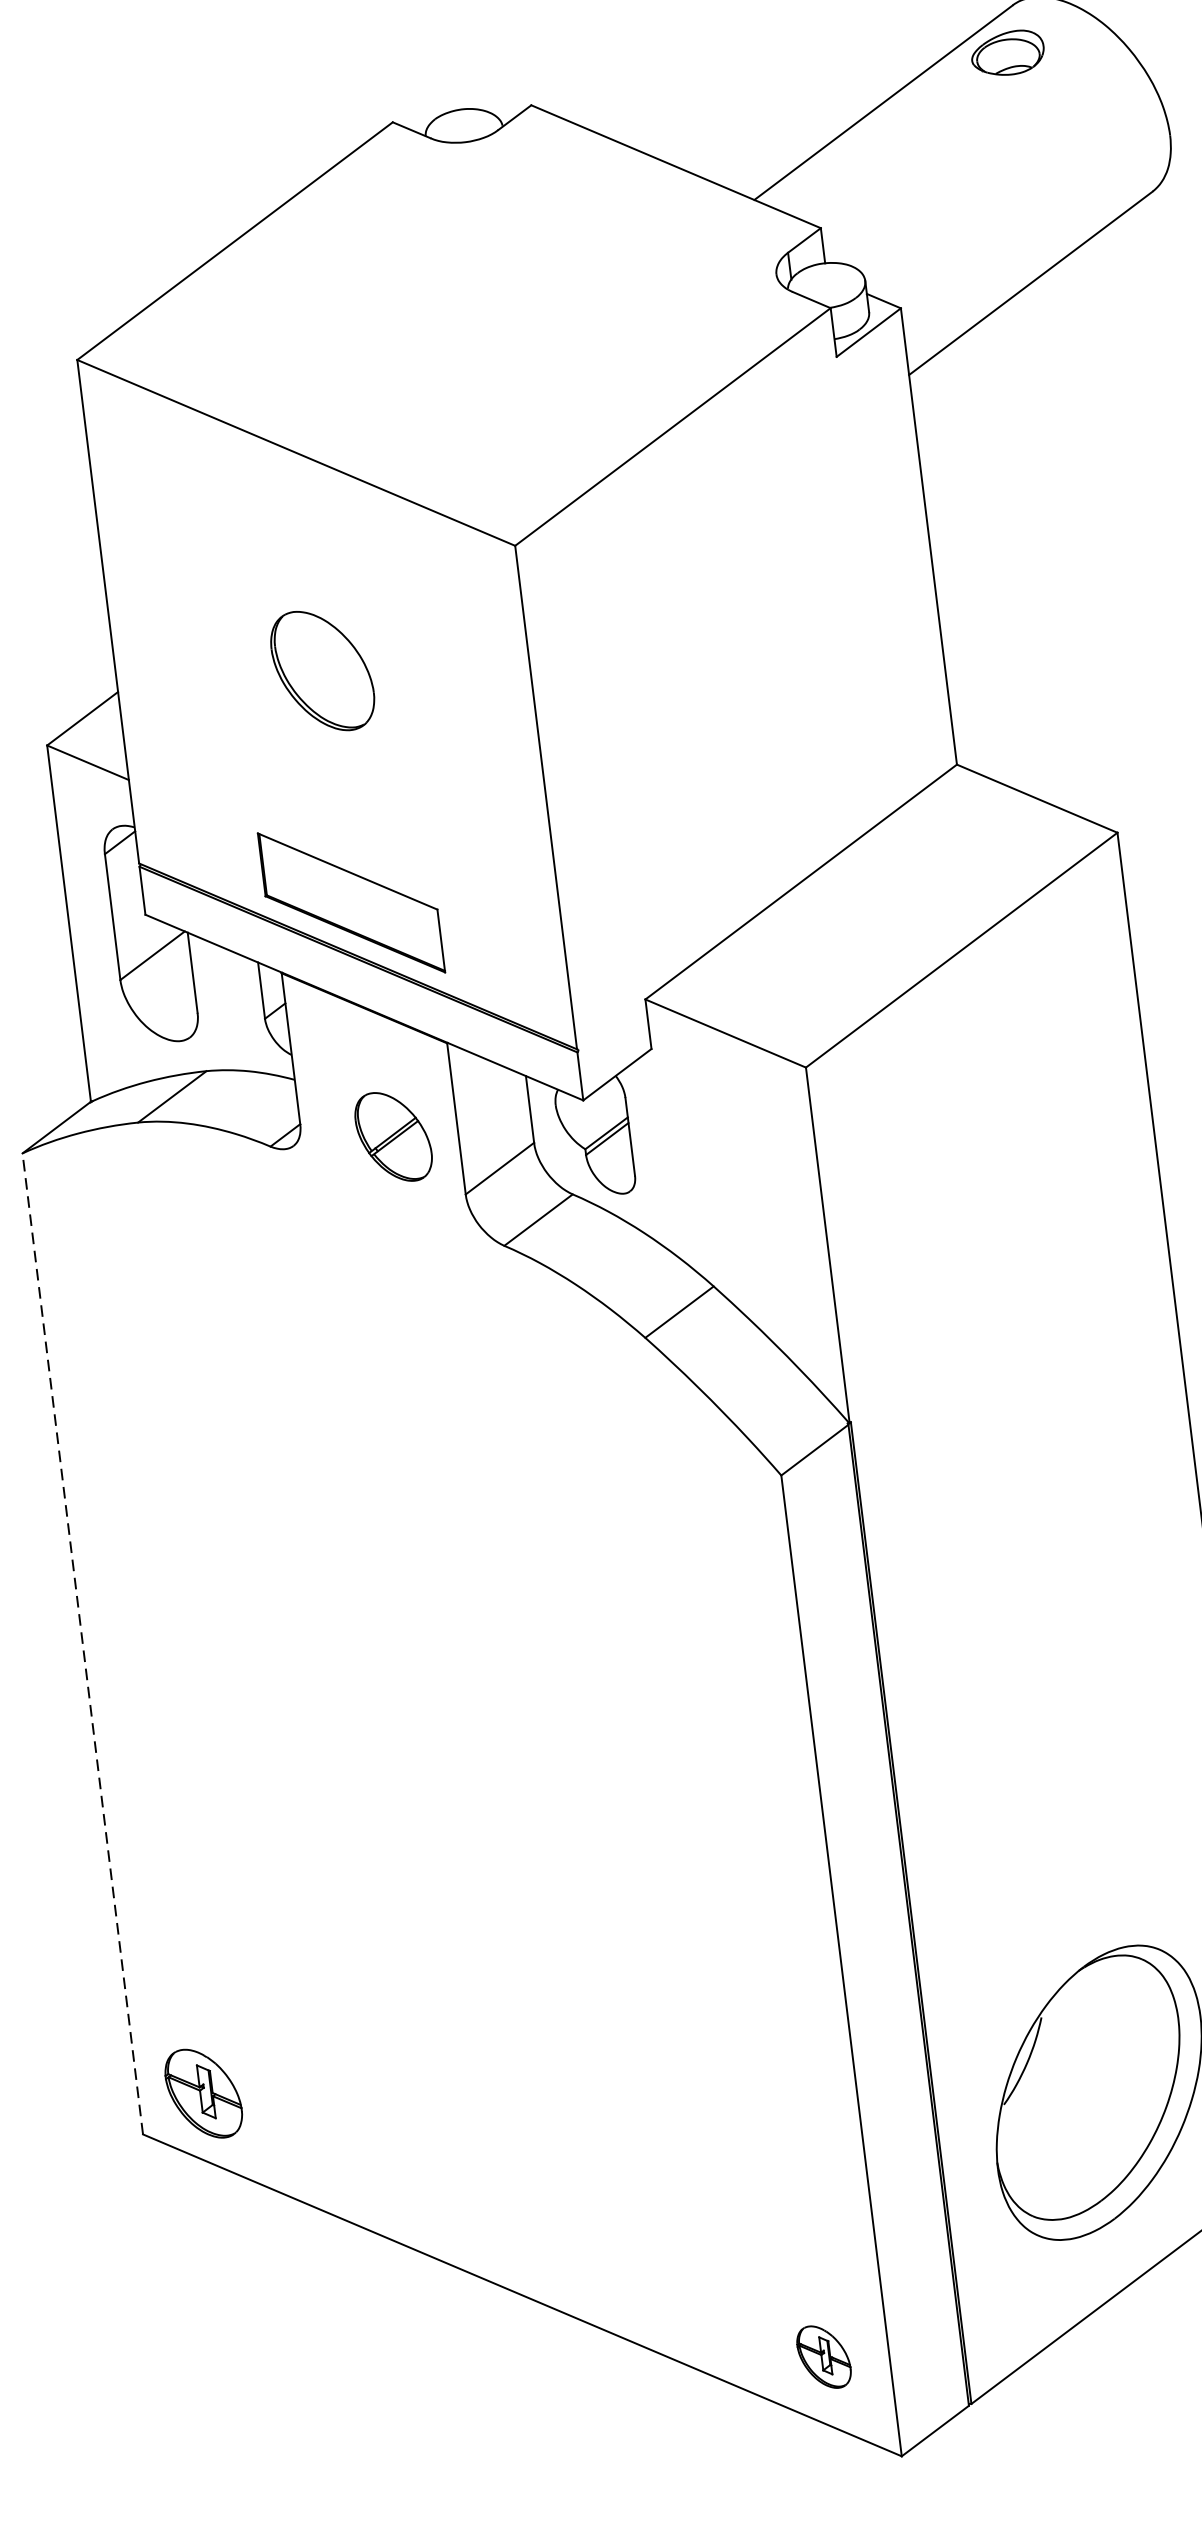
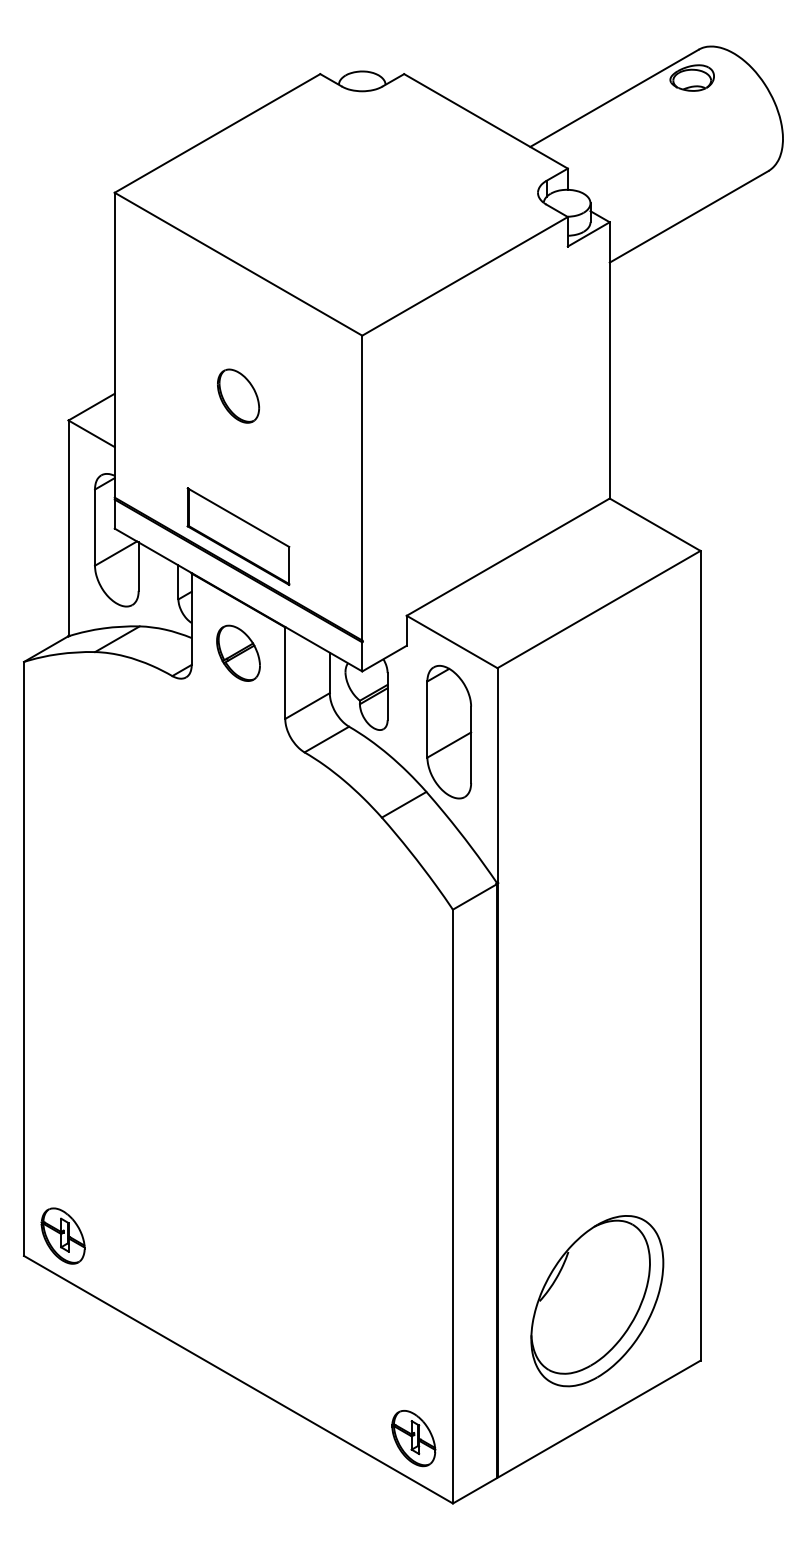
part: (322, 669) -> (238, 395), size x0.71
part: (393, 1135) -> (238, 652), moved
part: (739, 1181) -> (449, 731), added
line: (81, 1643) -> (23, 958), dashed -> solid
part: (823, 2356) -> (413, 1438), size x1.43

